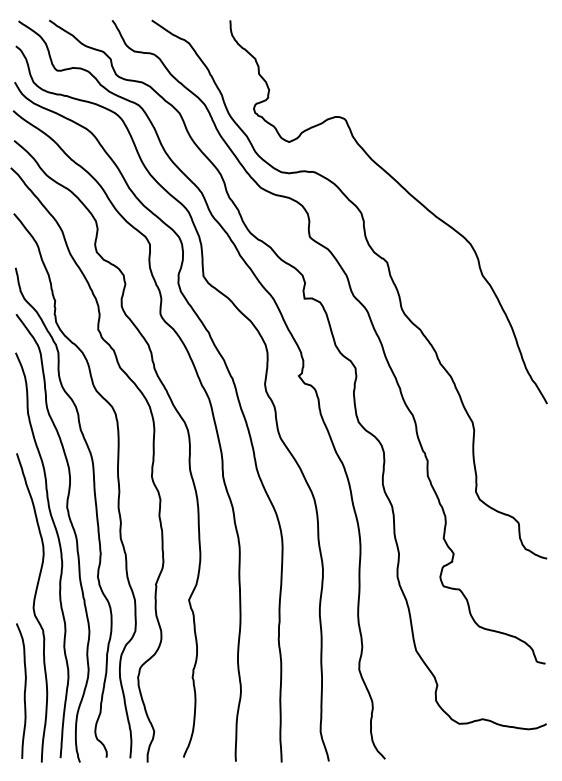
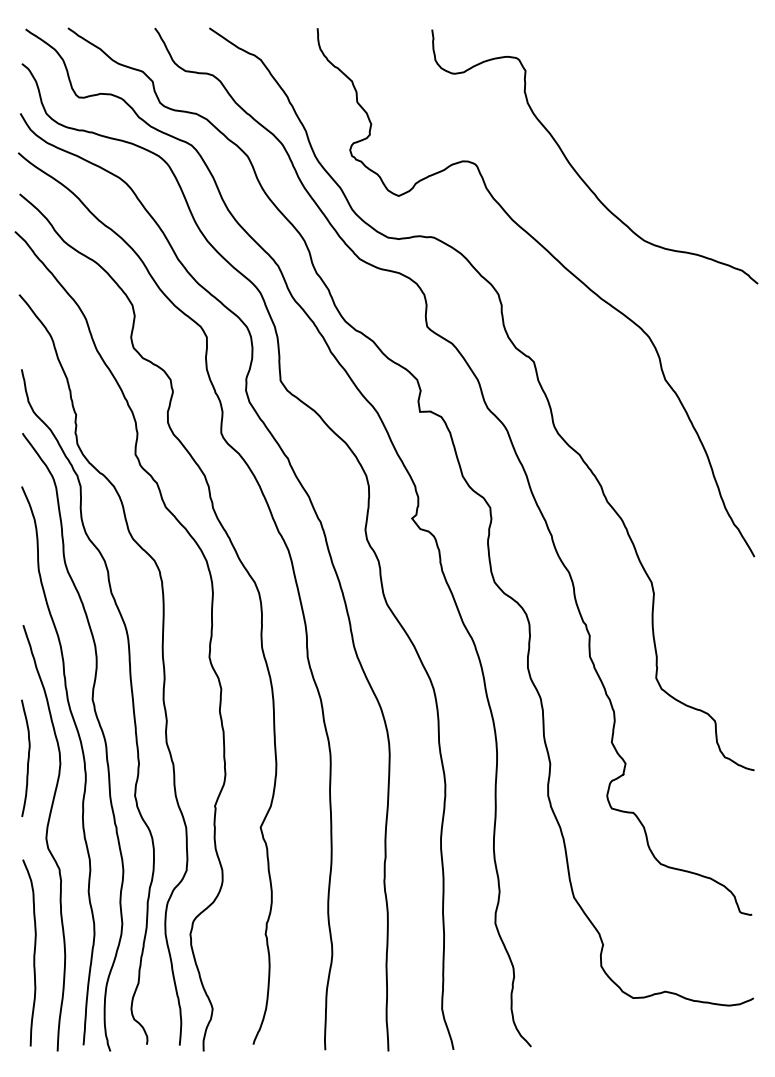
curve: (418, 123) -> (577, 170), added
curve: (19, 549) -> (26, 757), added

